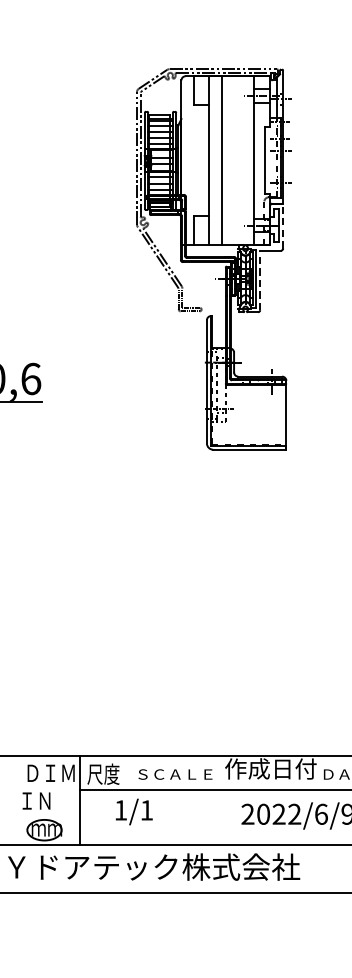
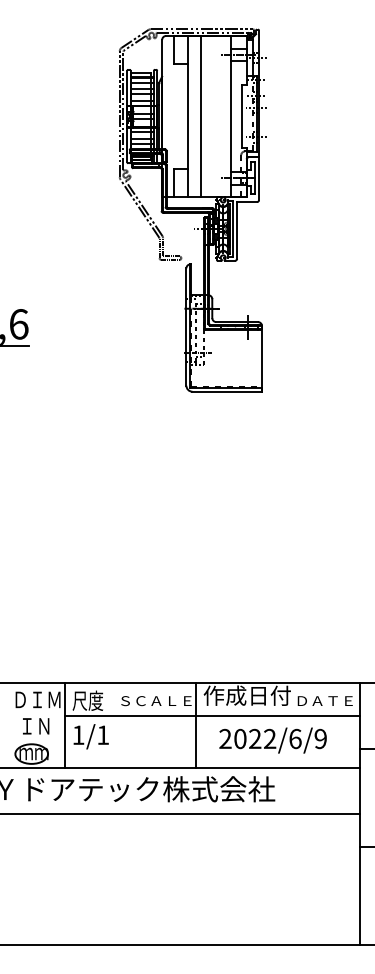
line: (283, 225) -> (259, 178), dashed -> solid
line: (260, 279) -> (237, 229), dashed -> solid
line: (217, 800) -> (196, 725), added
text: (36, 801) -> (36, 726), moved
text: (133, 811) -> (90, 736), moved

